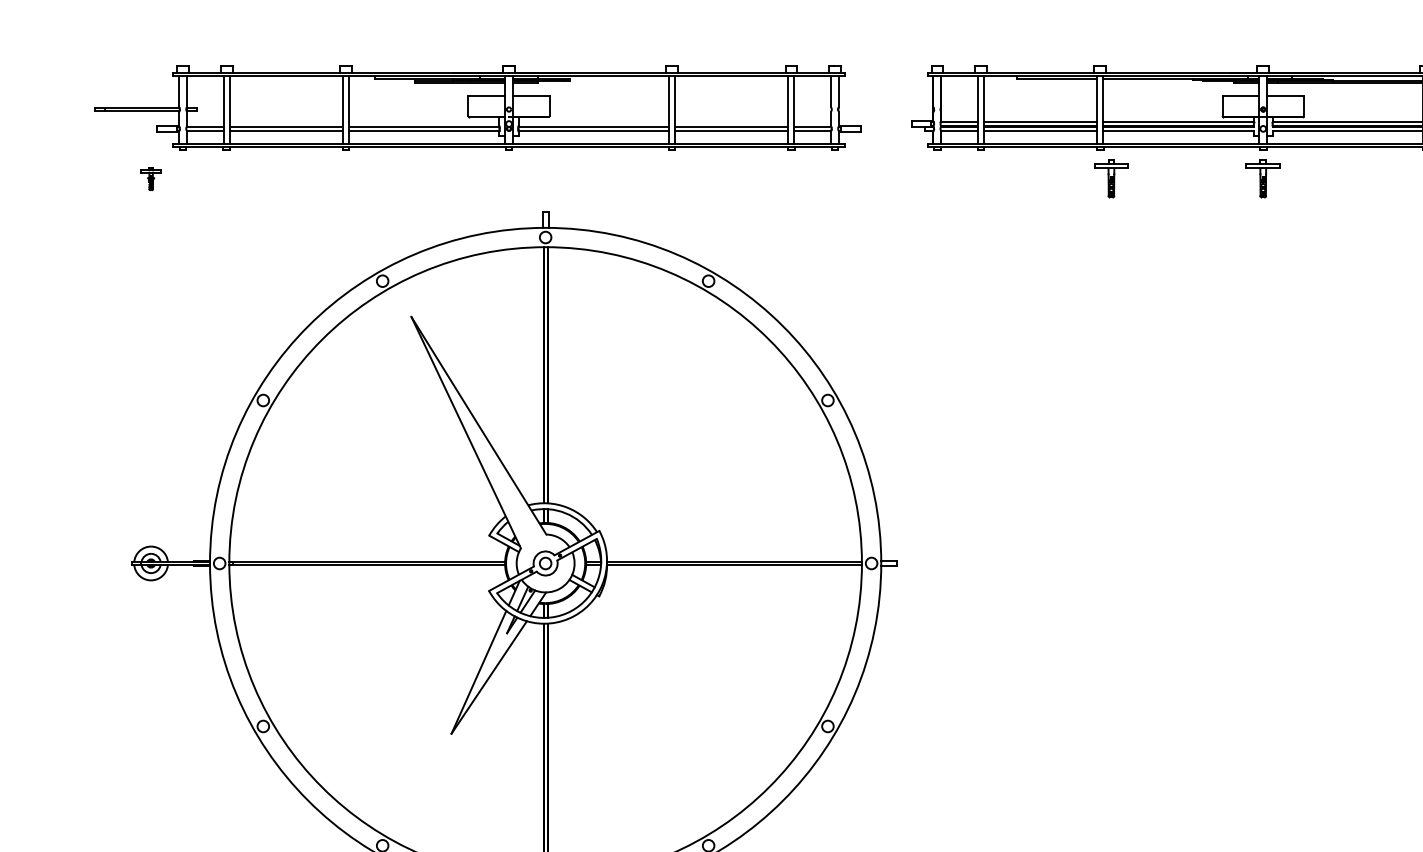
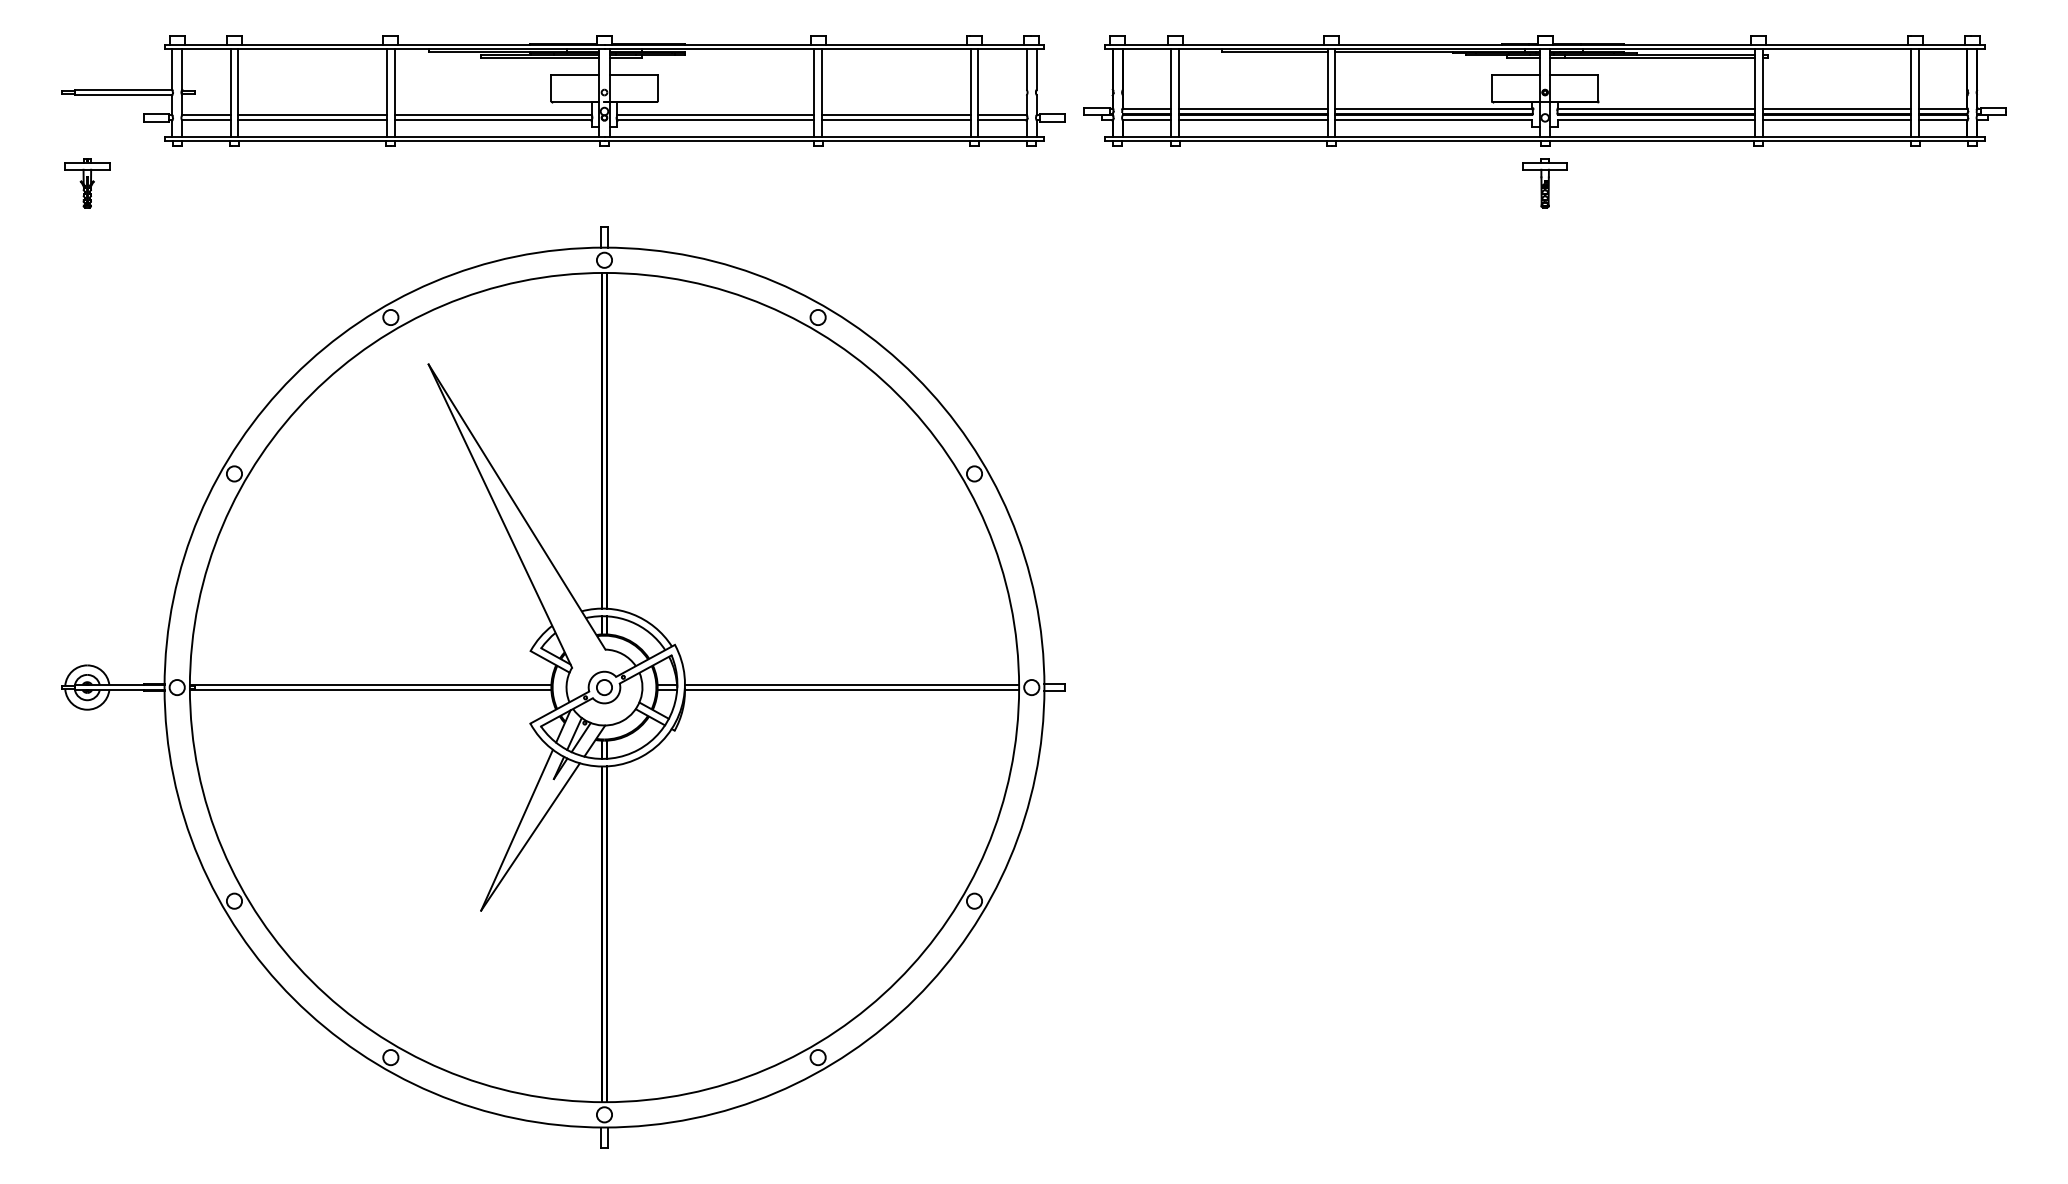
part: (477, 107) -> (563, 90), moved
part: (151, 178) -> (87, 183), size x1.67
part: (1110, 178) -> (1345, 183), removed

